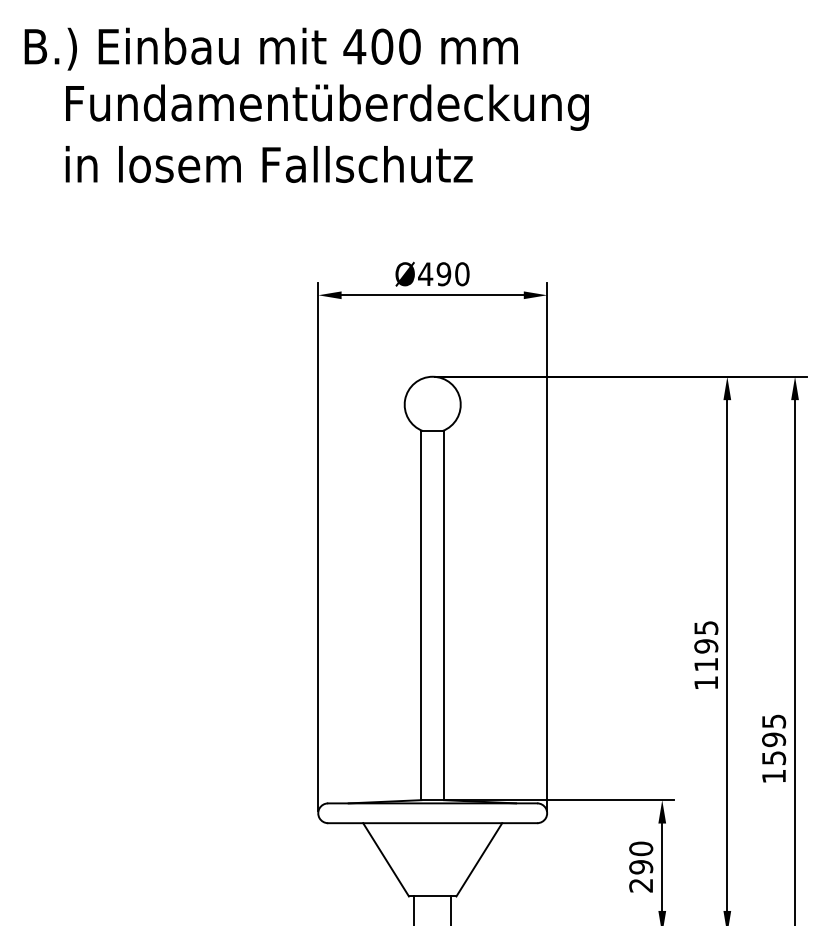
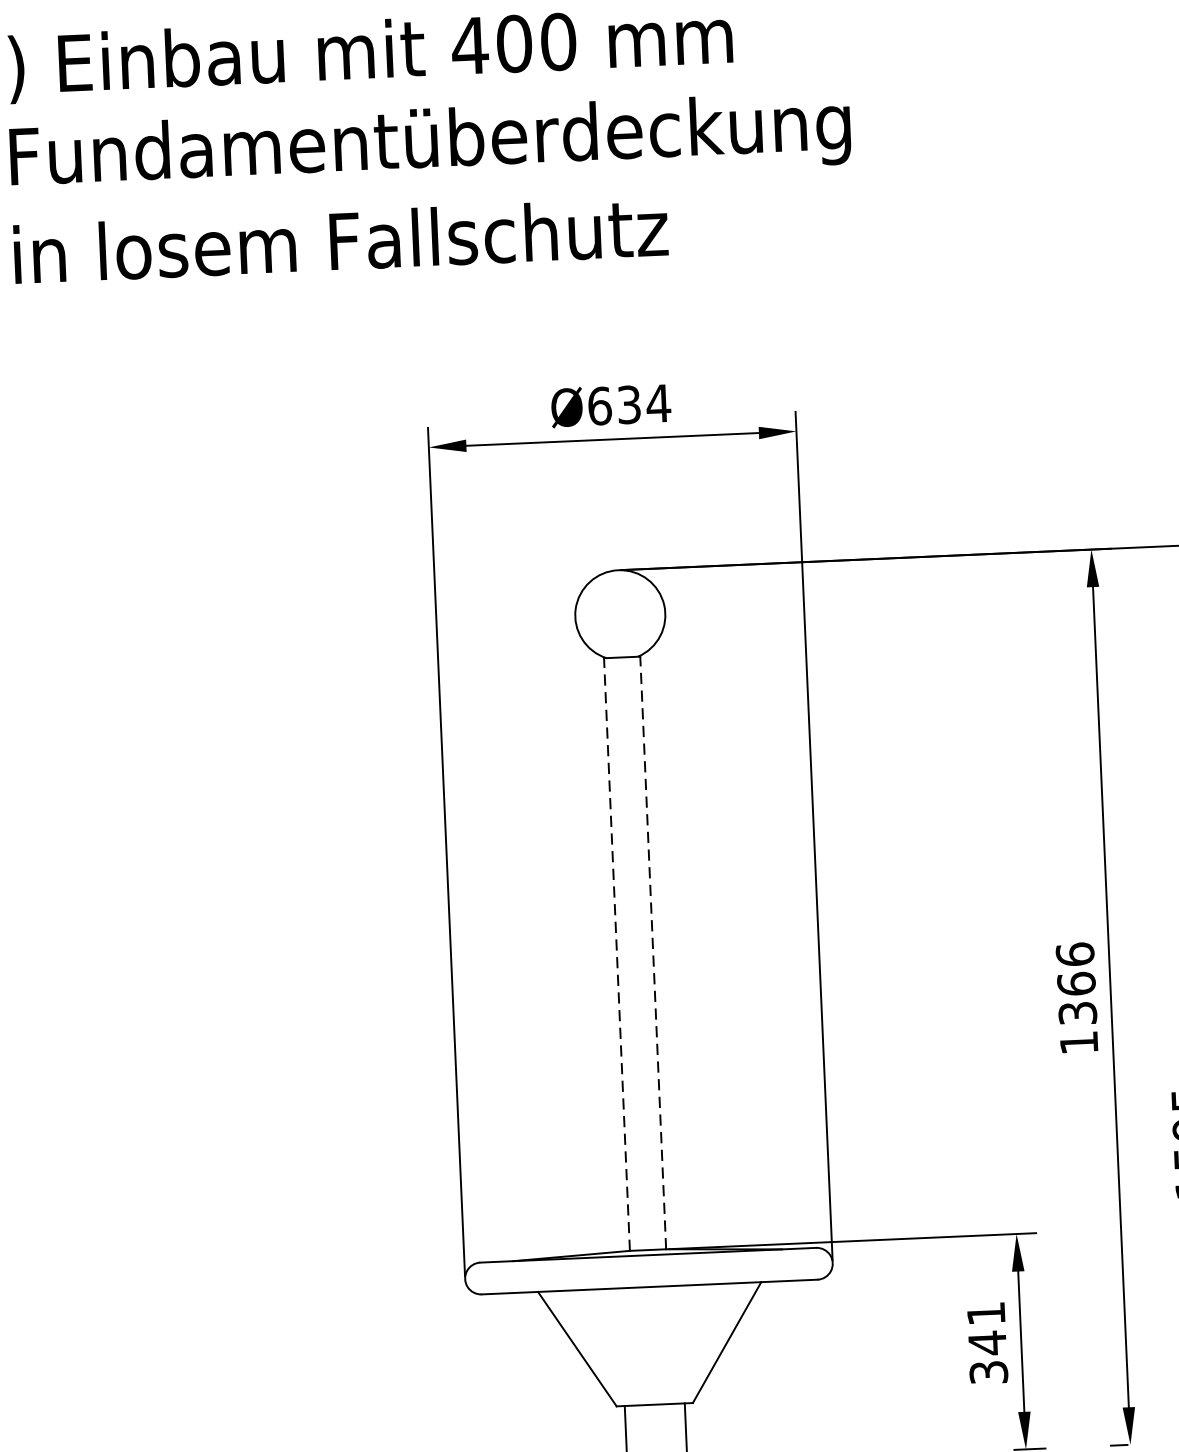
text: (443, 274) -> (628, 405), Ø490 -> Ø634
line: (421, 615) -> (617, 954), solid -> dashed
line: (443, 615) -> (652, 952), solid -> dashed
text: (706, 645) -> (1076, 982), 1195 -> 1366
text: (641, 866) -> (987, 1341), 290 -> 341

